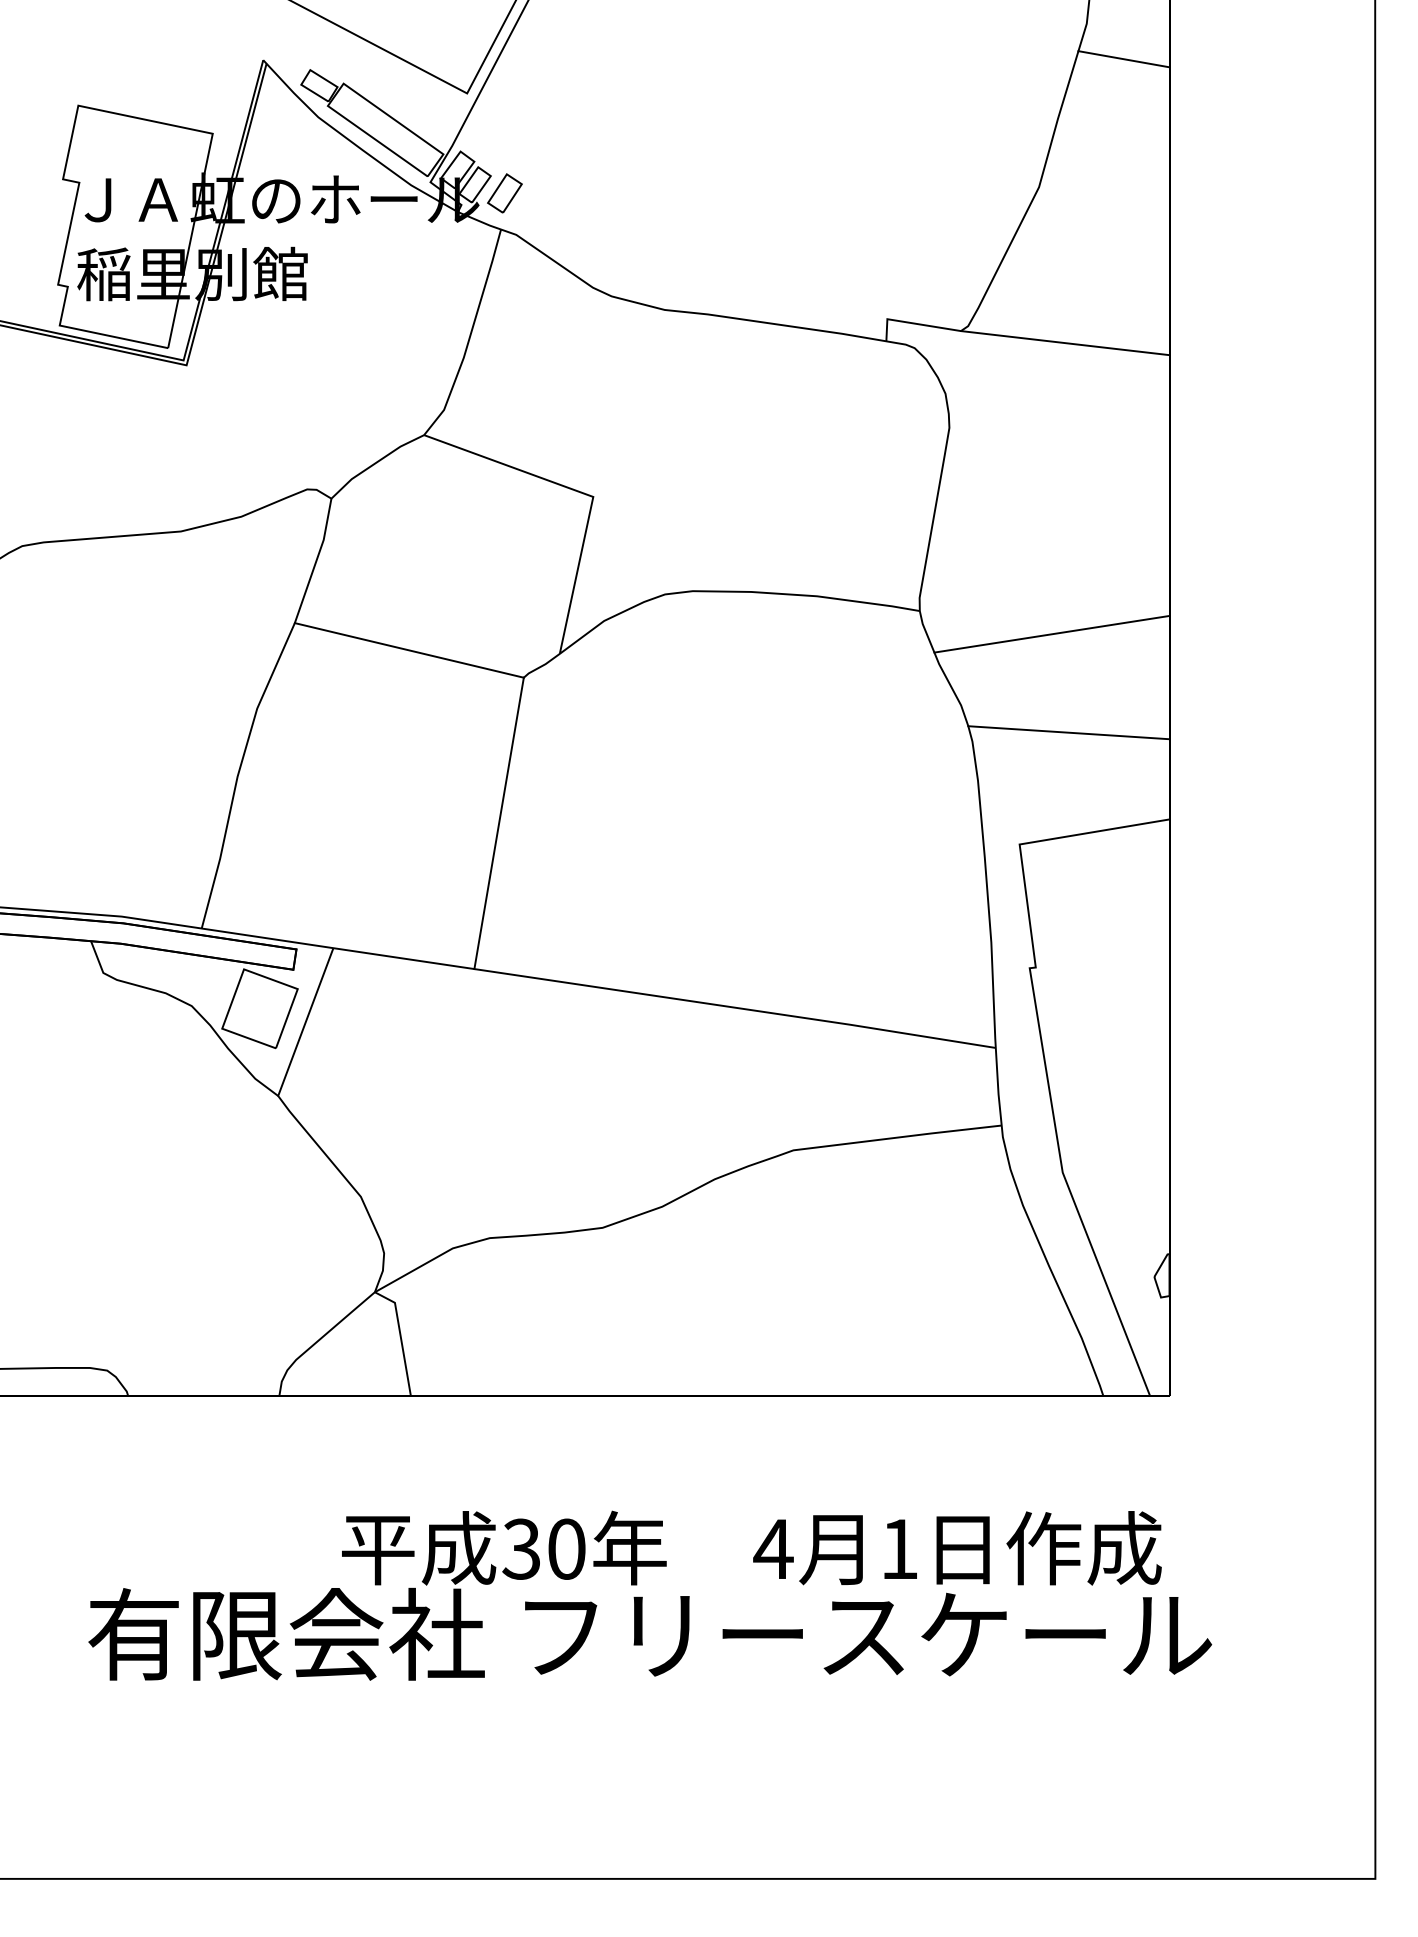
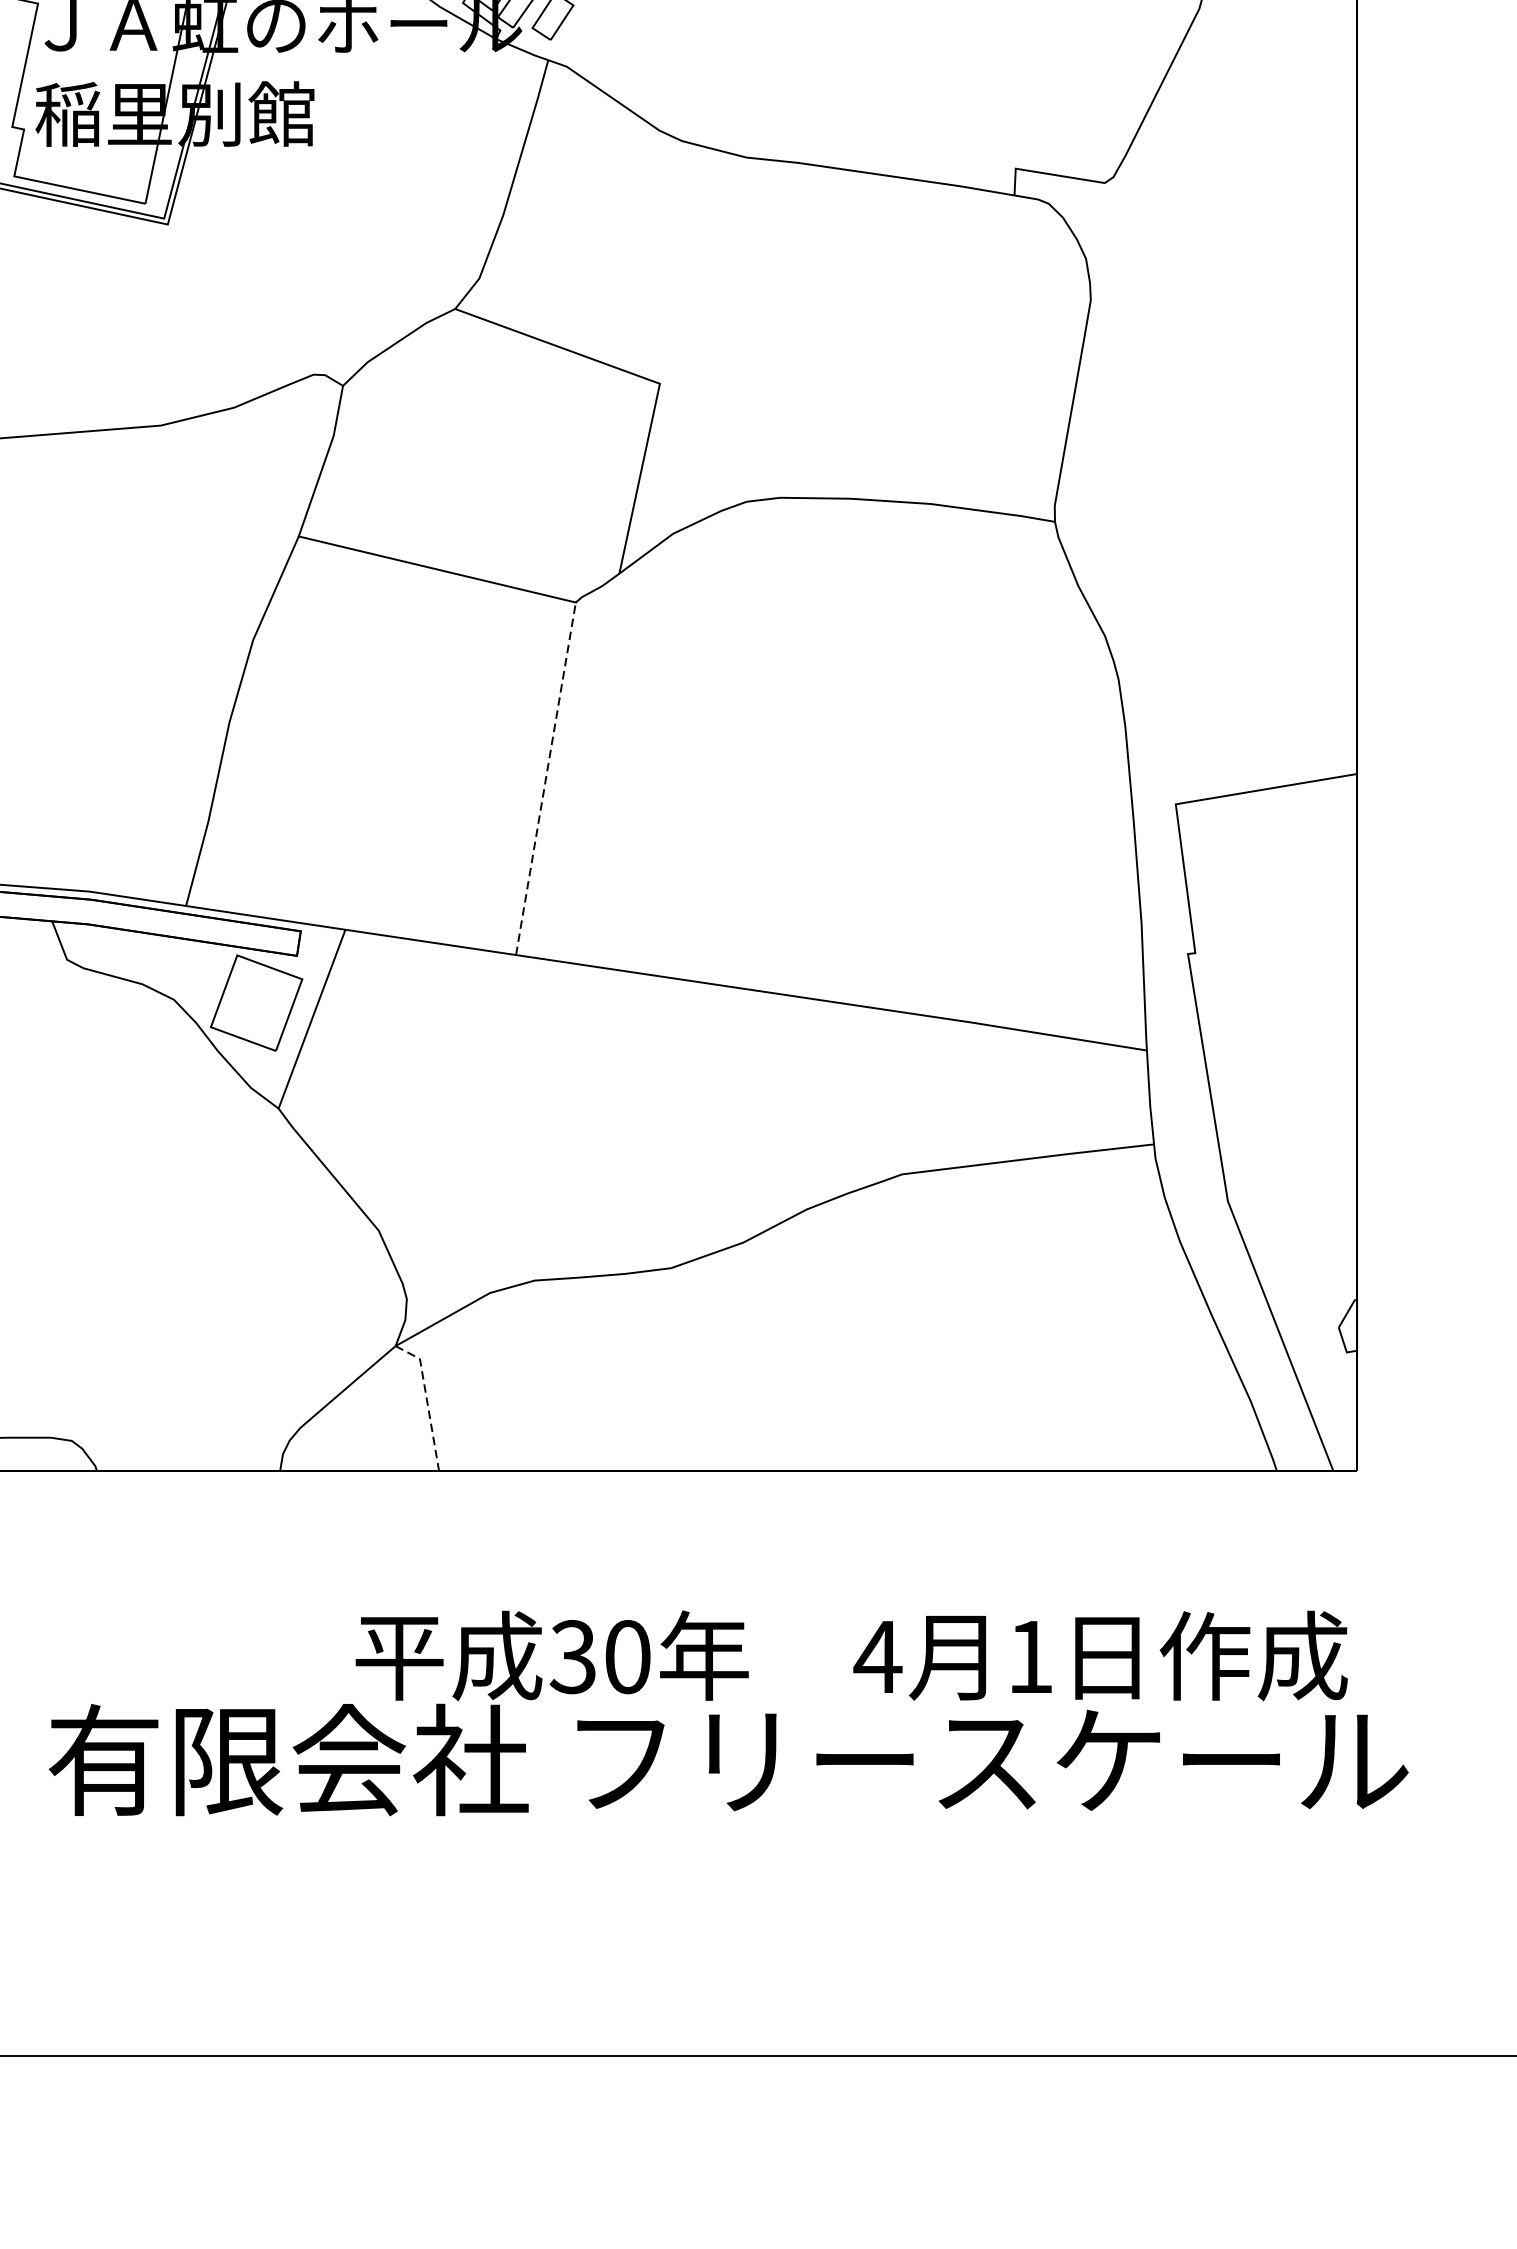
line: (1064, 343) -> (1230, 198), removed
line: (1051, 633) -> (1214, 549), removed
line: (1068, 732) -> (1234, 668), removed
line: (499, 823) -> (546, 778), solid -> dashed
line: (400, 1338) -> (426, 1402), solid -> dashed

